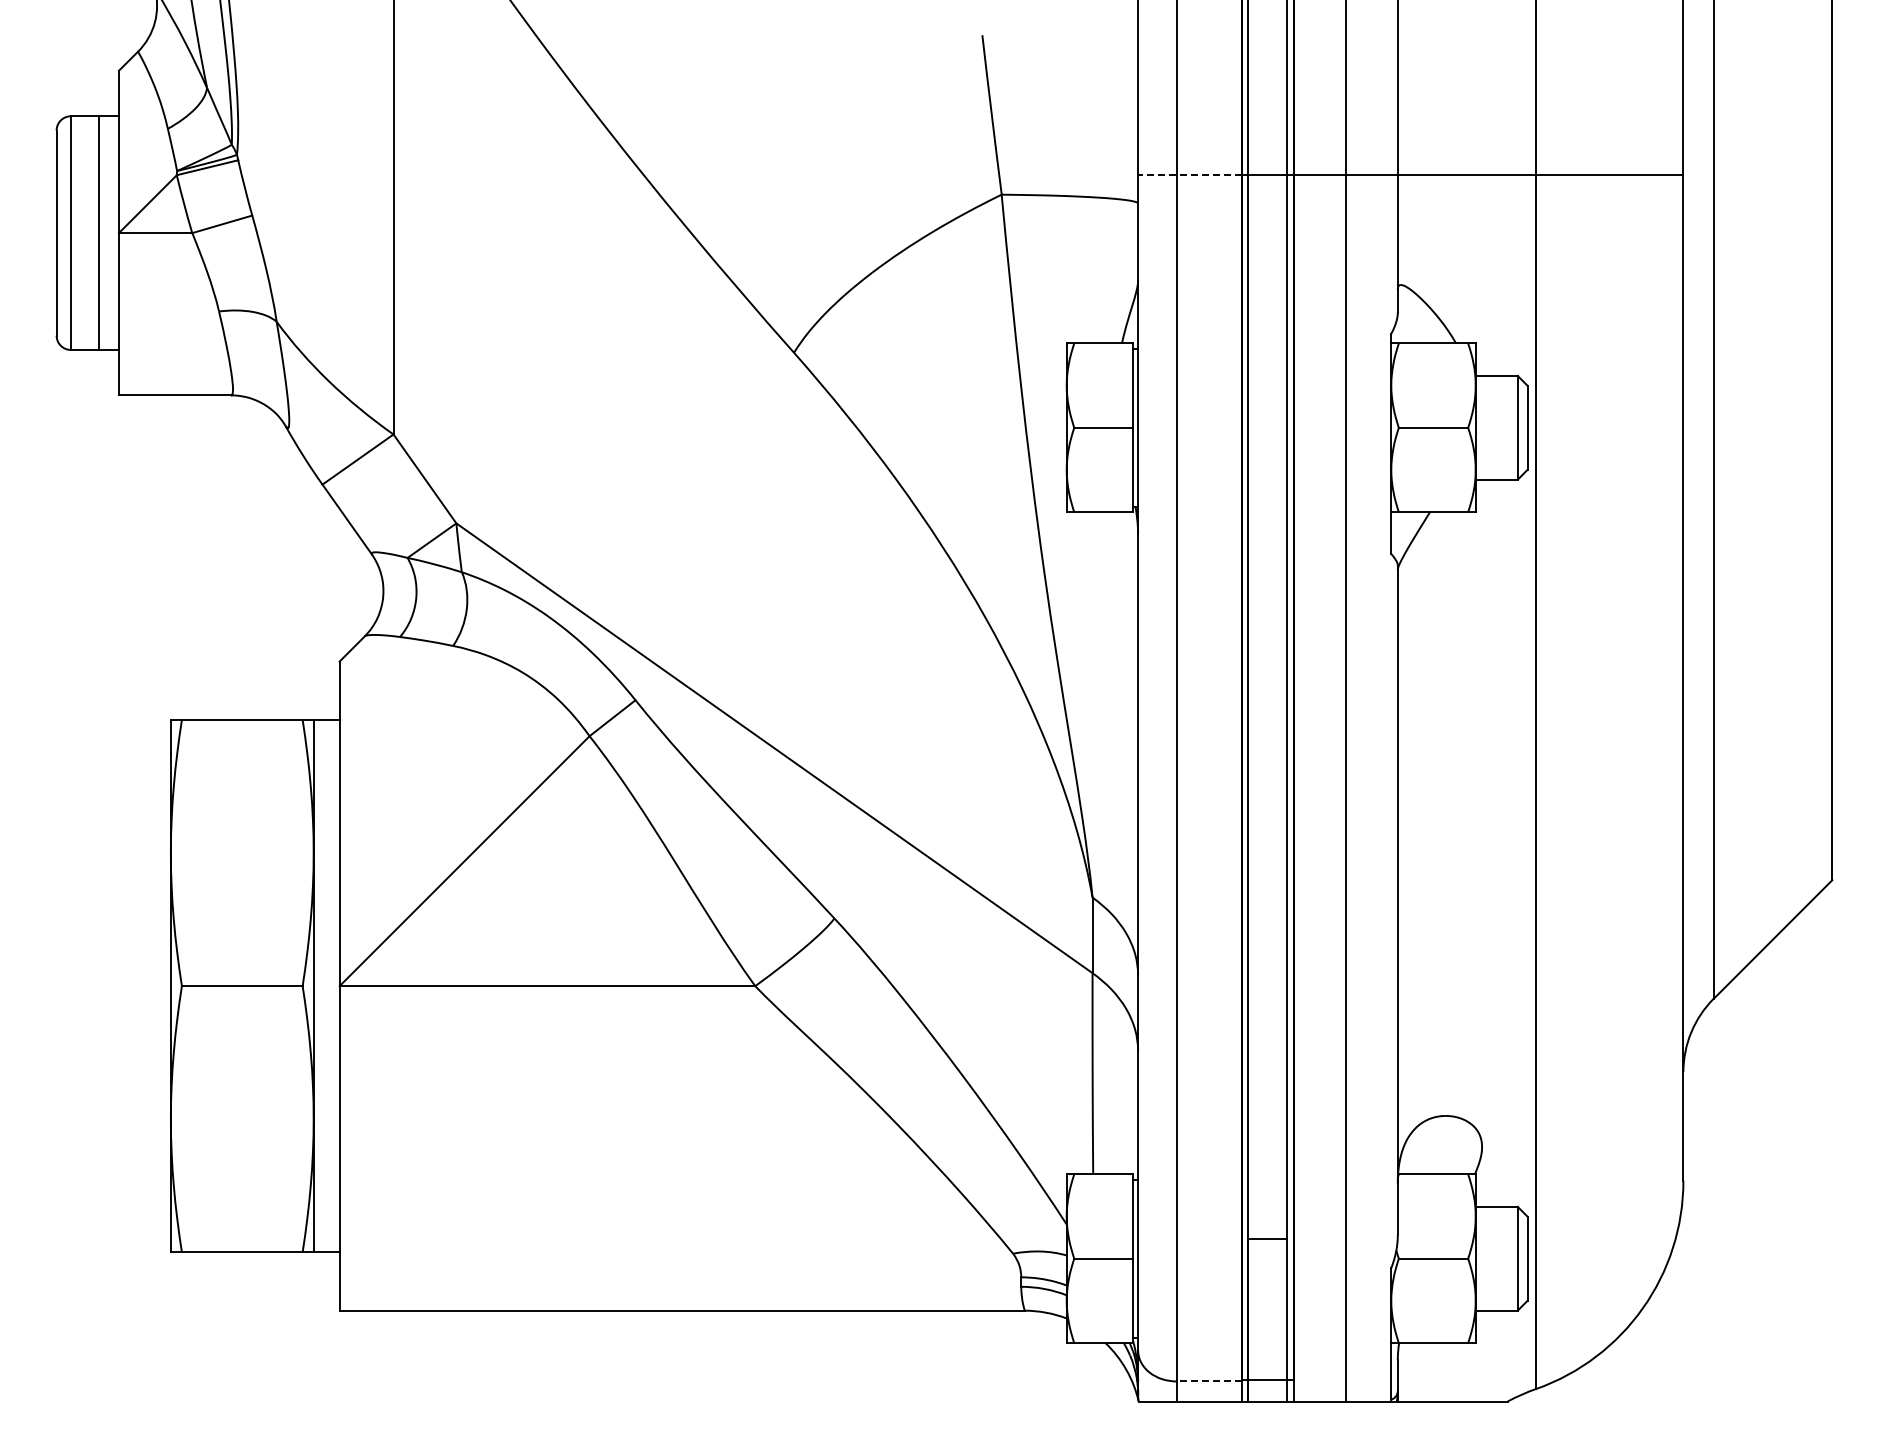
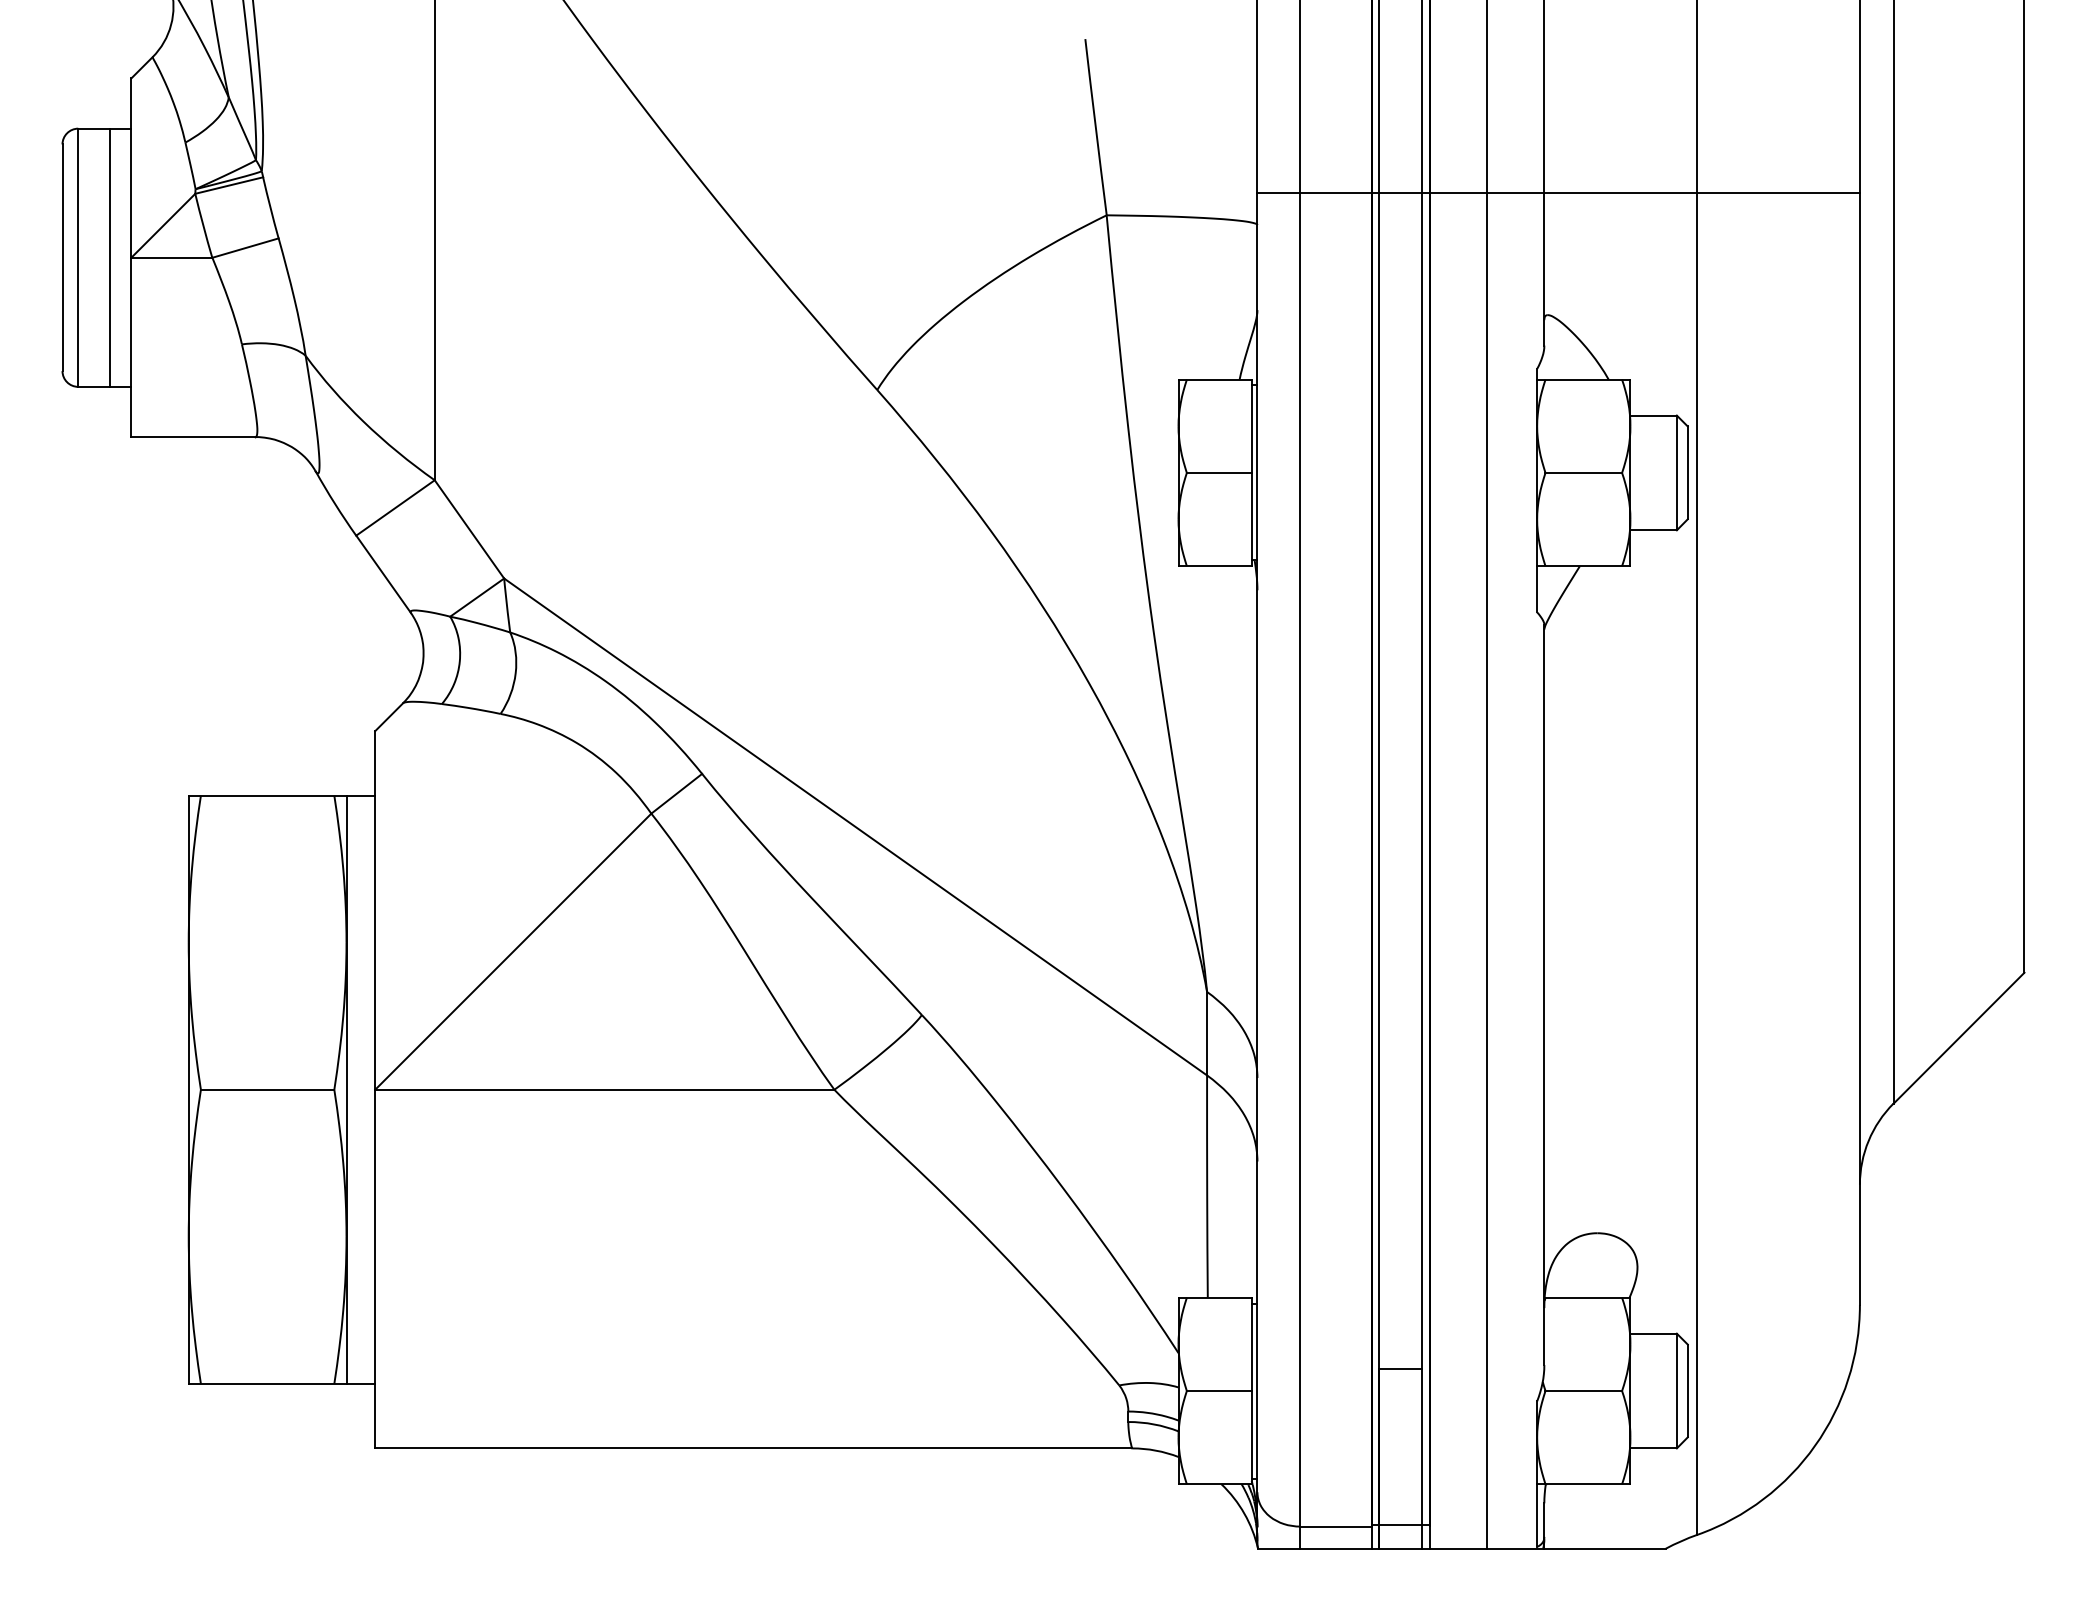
line: (1190, 174) -> (1315, 193), dashed -> solid
line: (1209, 1381) -> (1336, 1526), dashed -> solid

